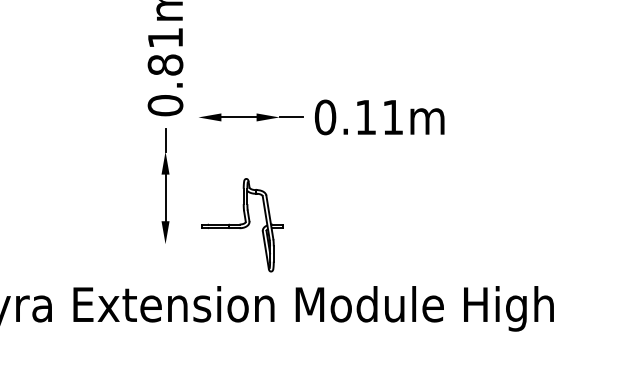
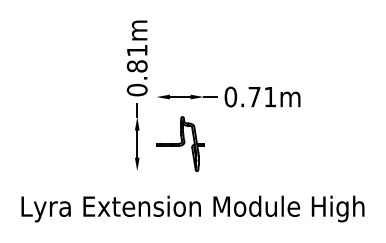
text: (365, 118) -> (254, 97), 0.11m -> 0.71m
part: (242, 224) -> (180, 143), moved

